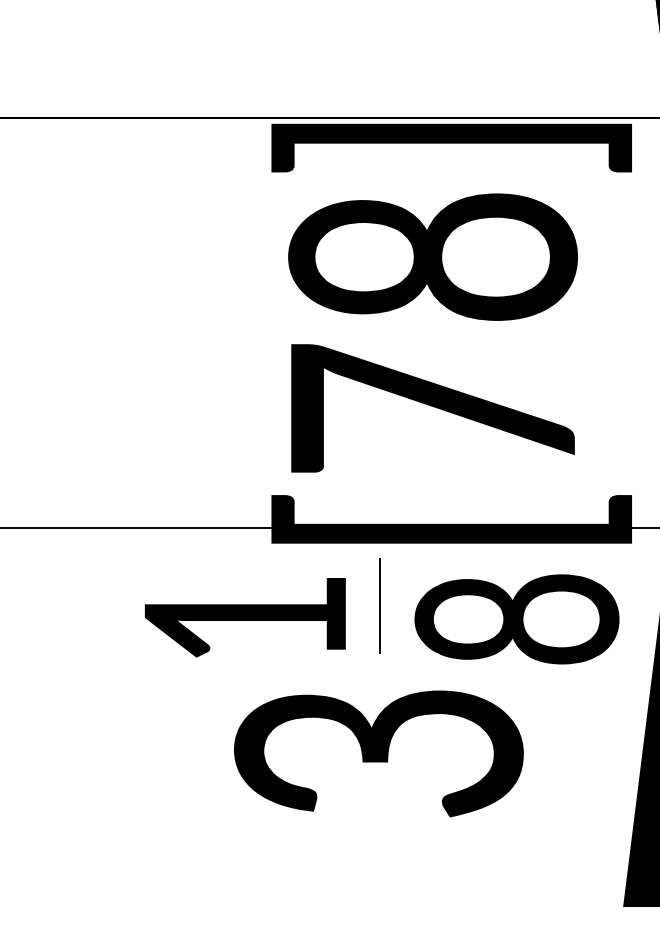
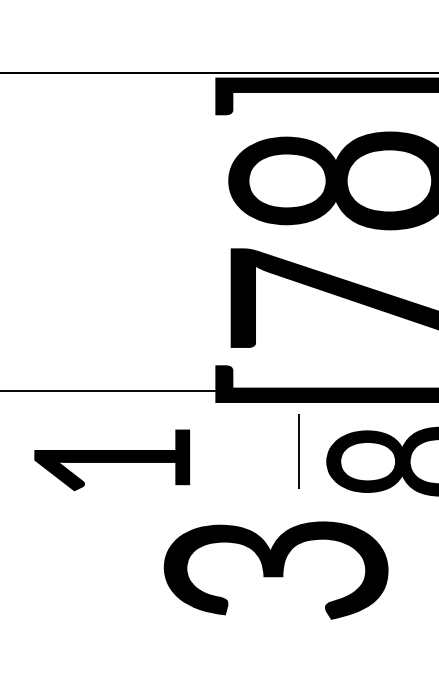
text: (245, 617) -> (112, 460), moved
text: (378, 753) -> (275, 570), moved

